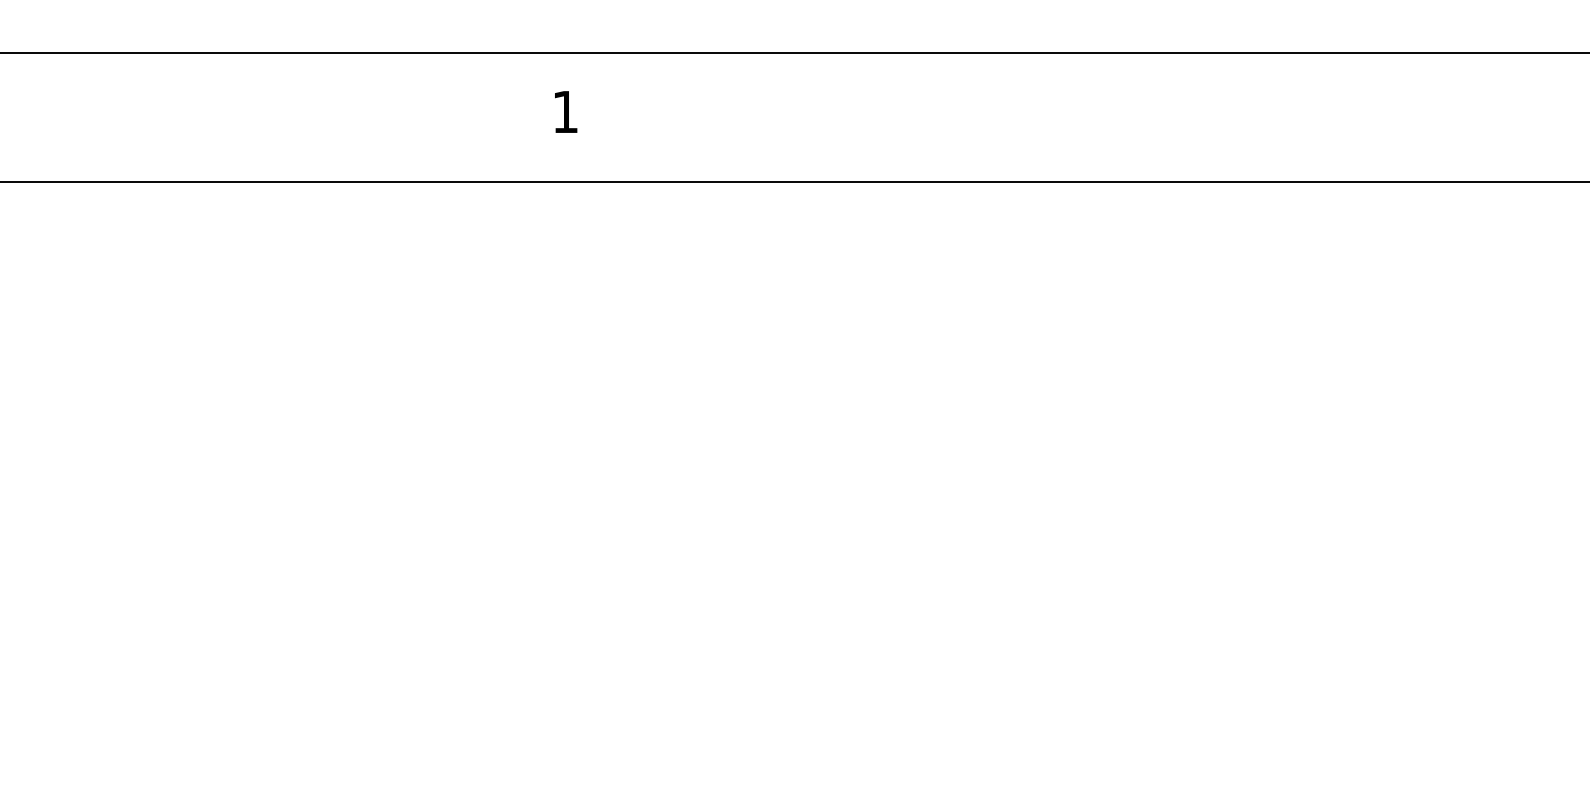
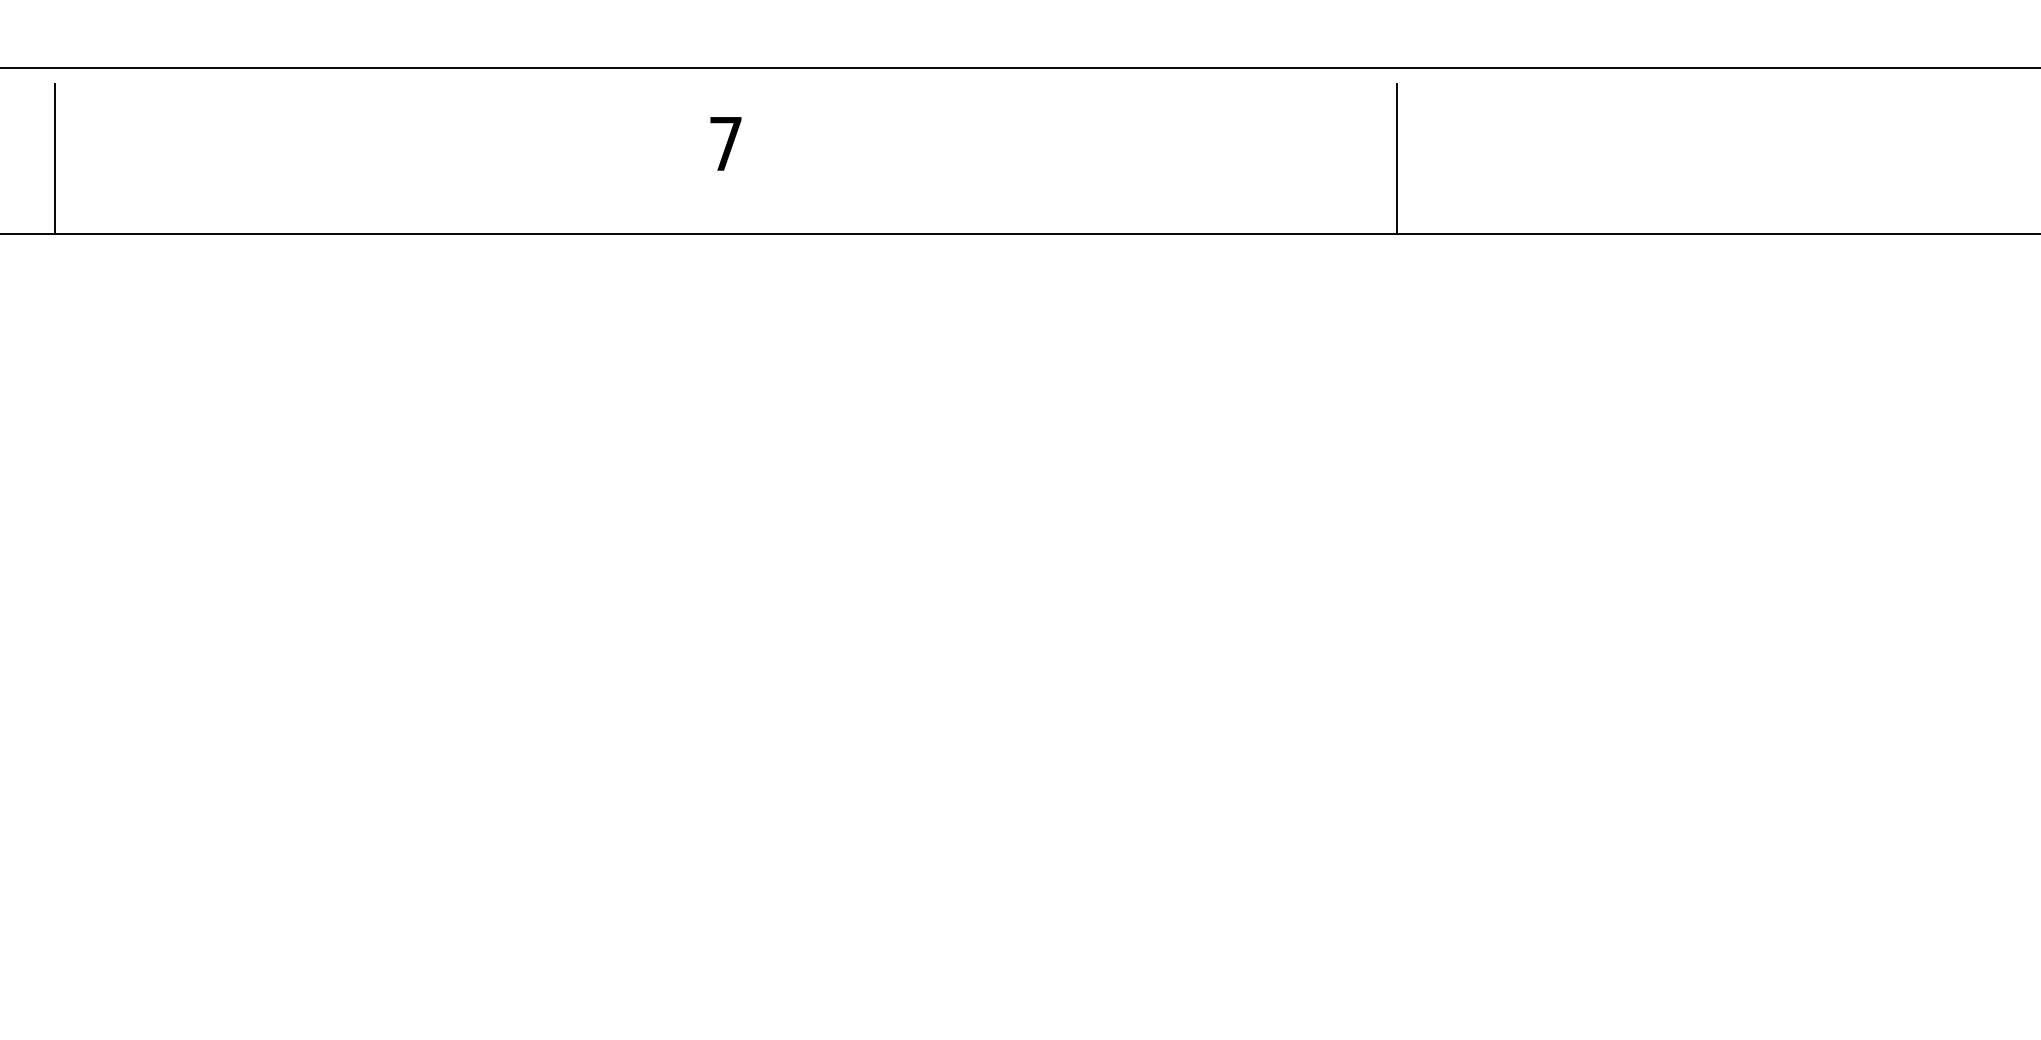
text: (565, 111) -> (725, 143), 1 -> 7
line: (43, 123) -> (55, 158), added
line: (1088, 123) -> (1397, 158), added

